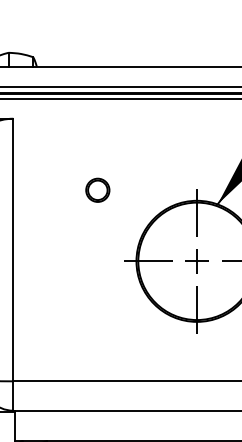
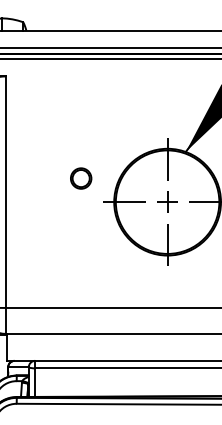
part: (98, 190) -> (81, 178), moved

